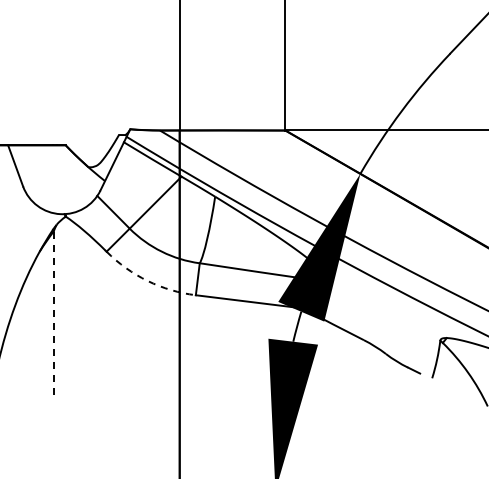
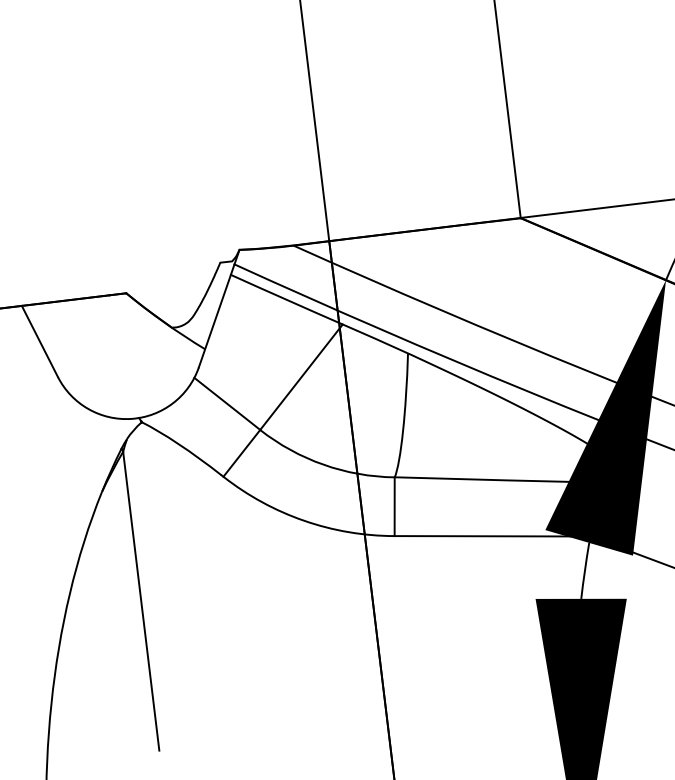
arc: (147, 280) -> (303, 519), dashed -> solid
line: (53, 314) -> (140, 602), dashed -> solid

